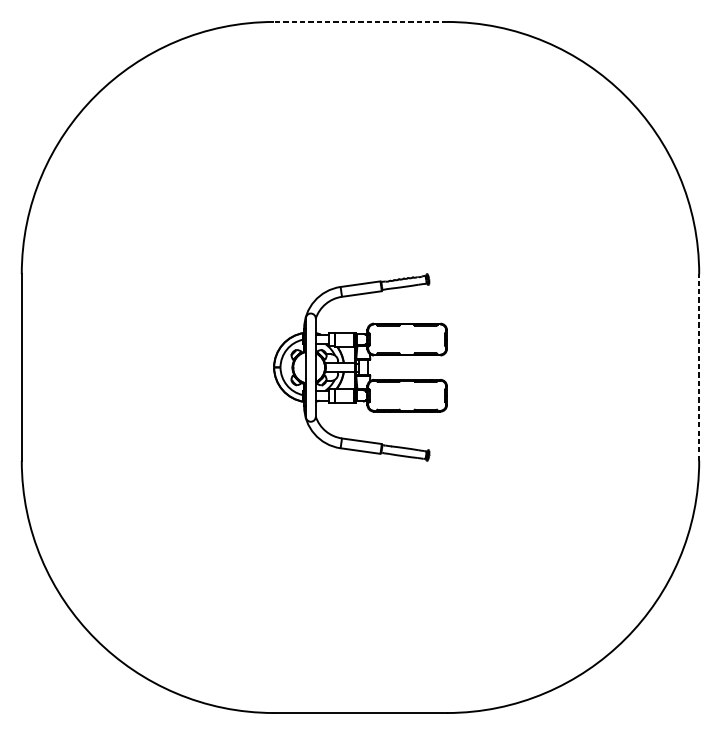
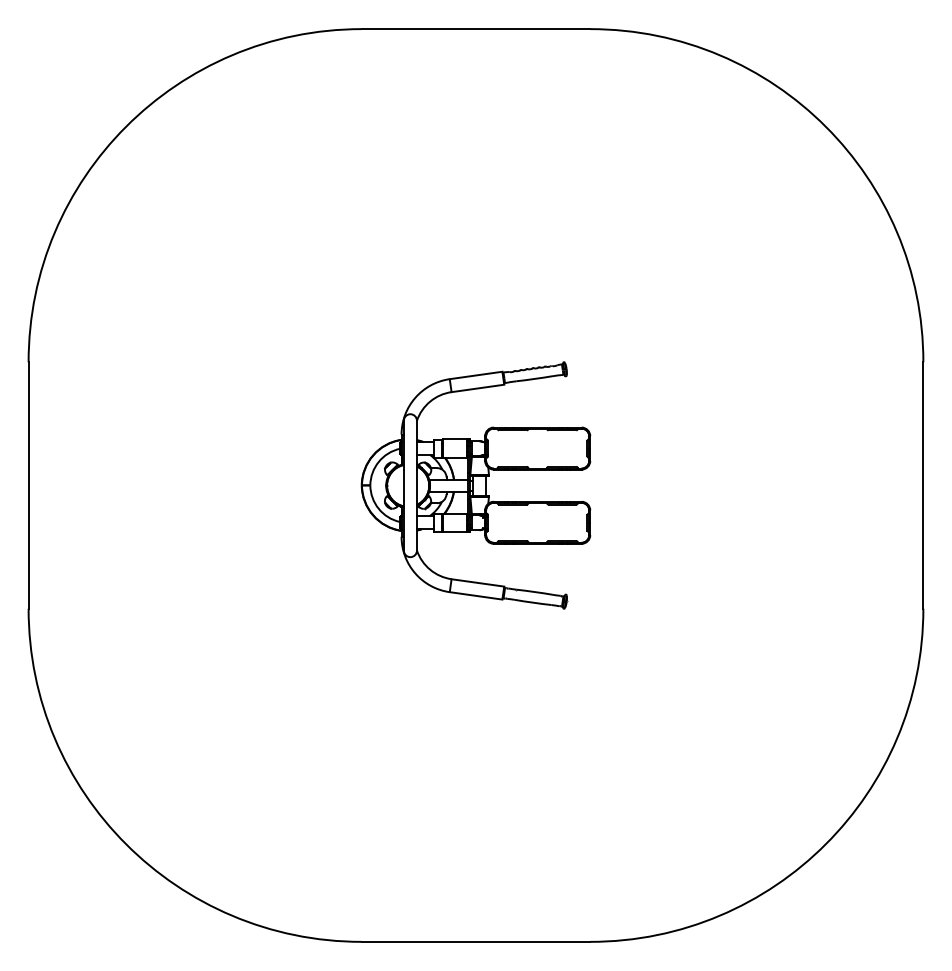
line: (360, 22) -> (475, 29), dashed -> solid
line: (699, 367) -> (923, 485), dashed -> solid

